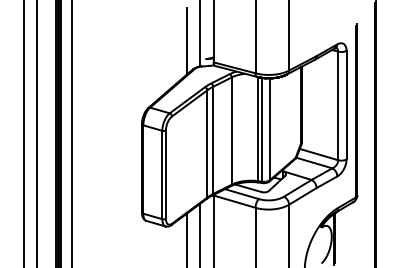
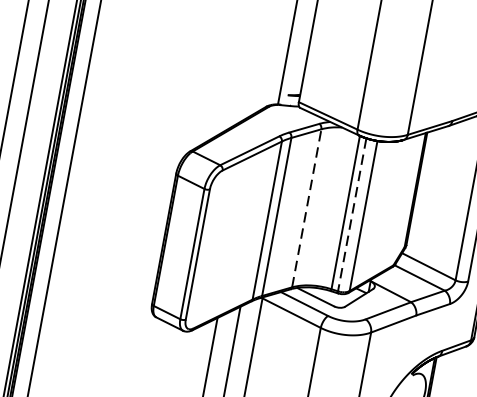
line: (186, 40) -> (264, 62), removed
line: (262, 129) -> (352, 214), solid -> dashed
line: (231, 131) -> (306, 208), solid -> dashed

